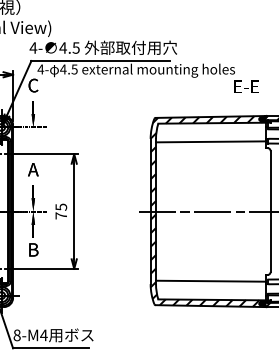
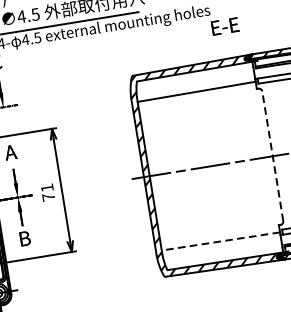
text: (61, 206) -> (47, 187), 75 -> 71
line: (270, 211) -> (272, 156), solid -> dashed
line: (210, 281) -> (220, 241), solid -> dashed

